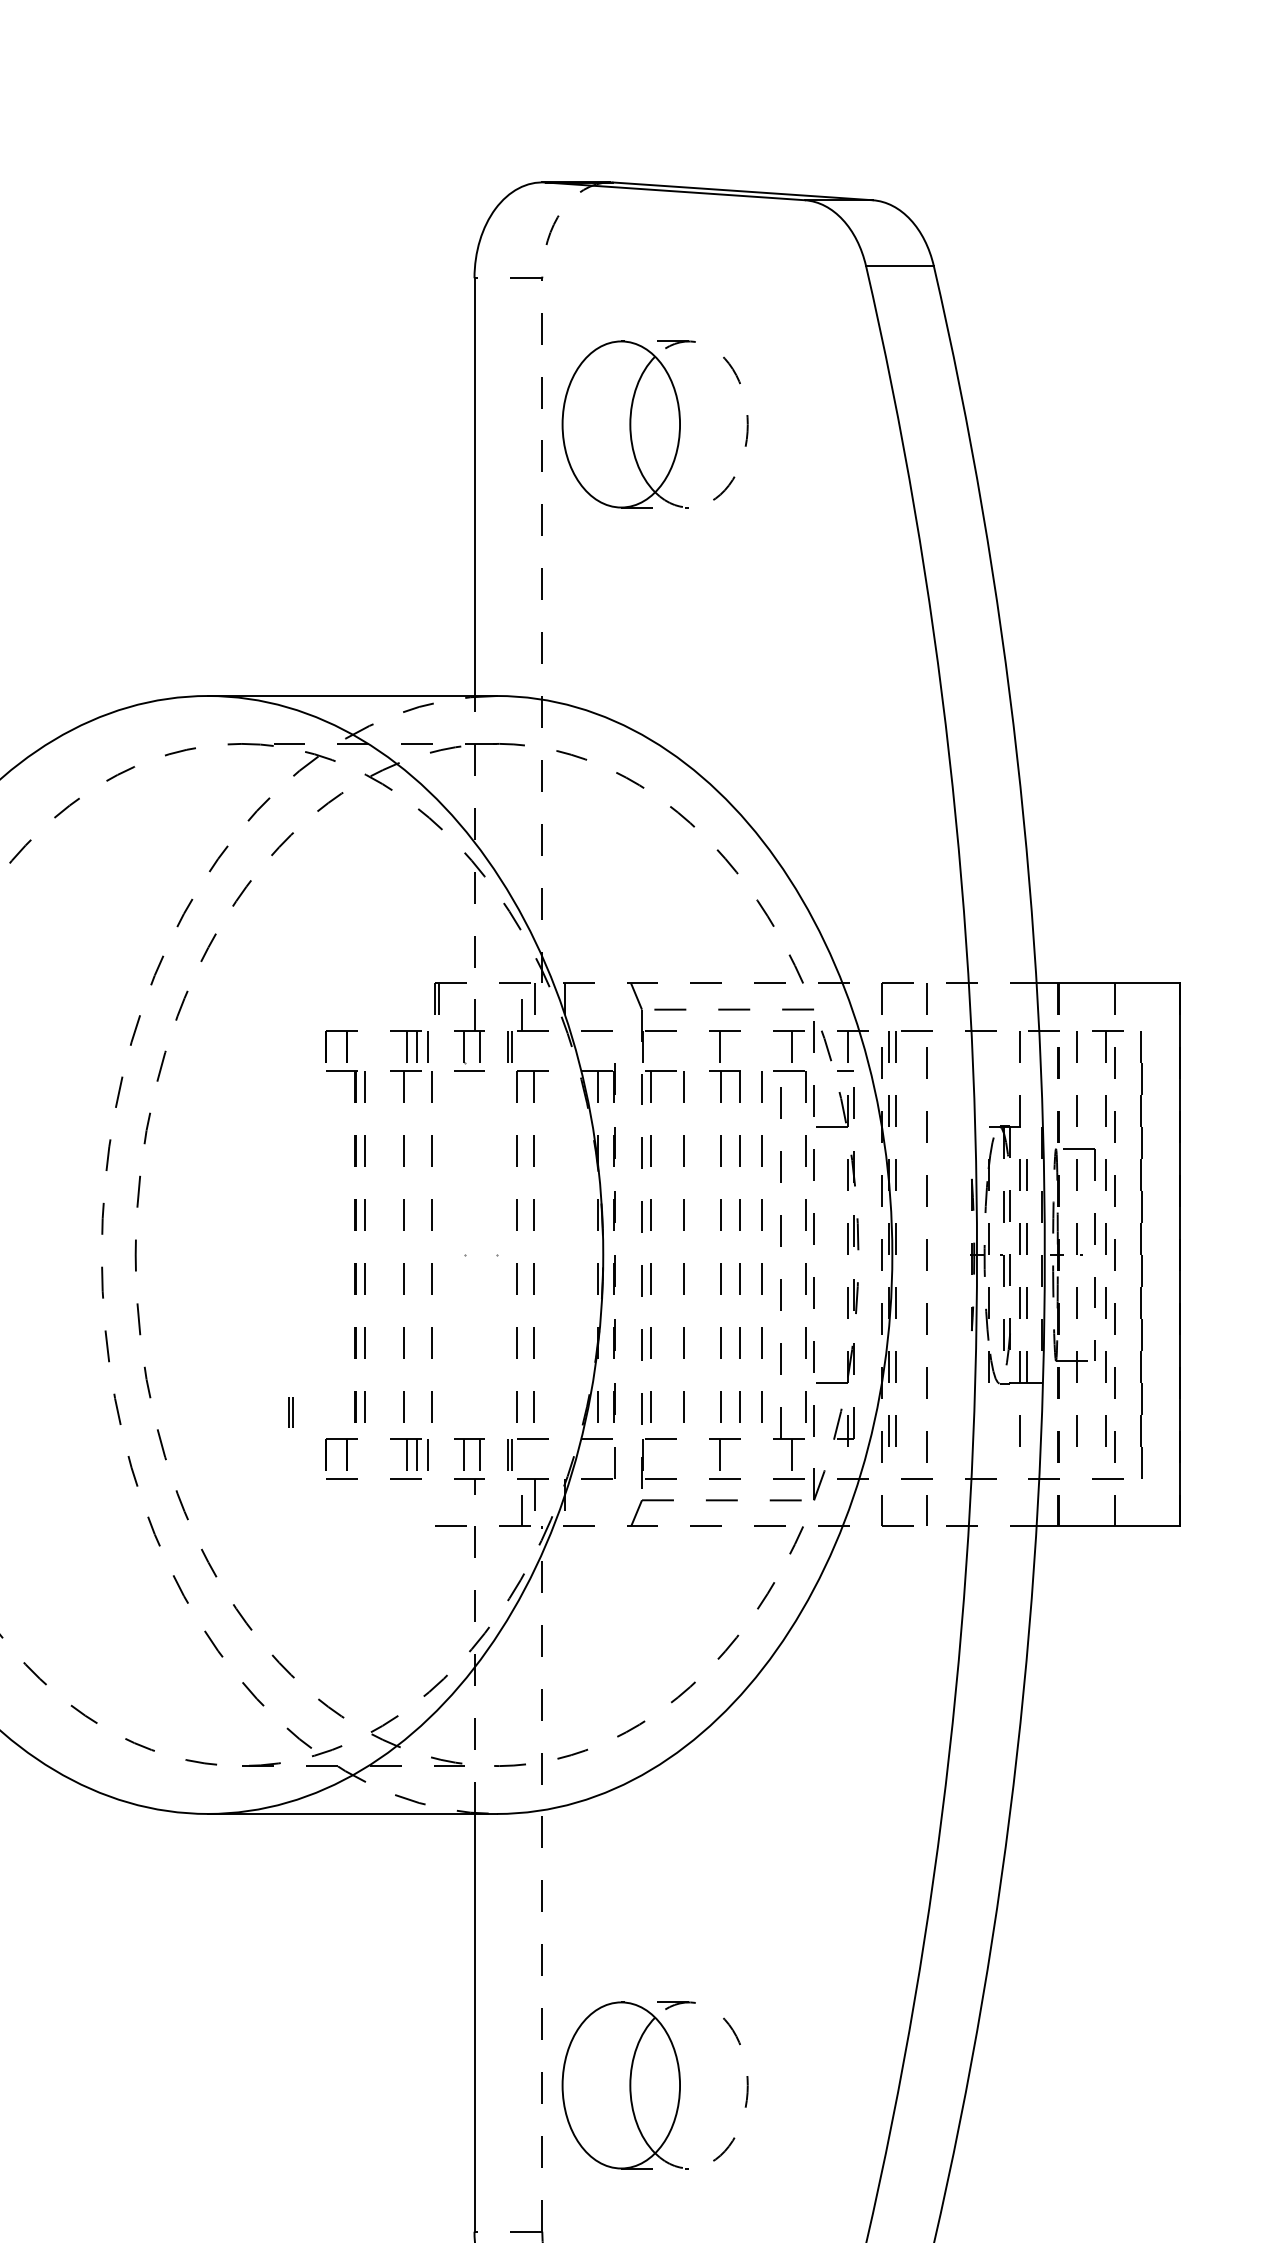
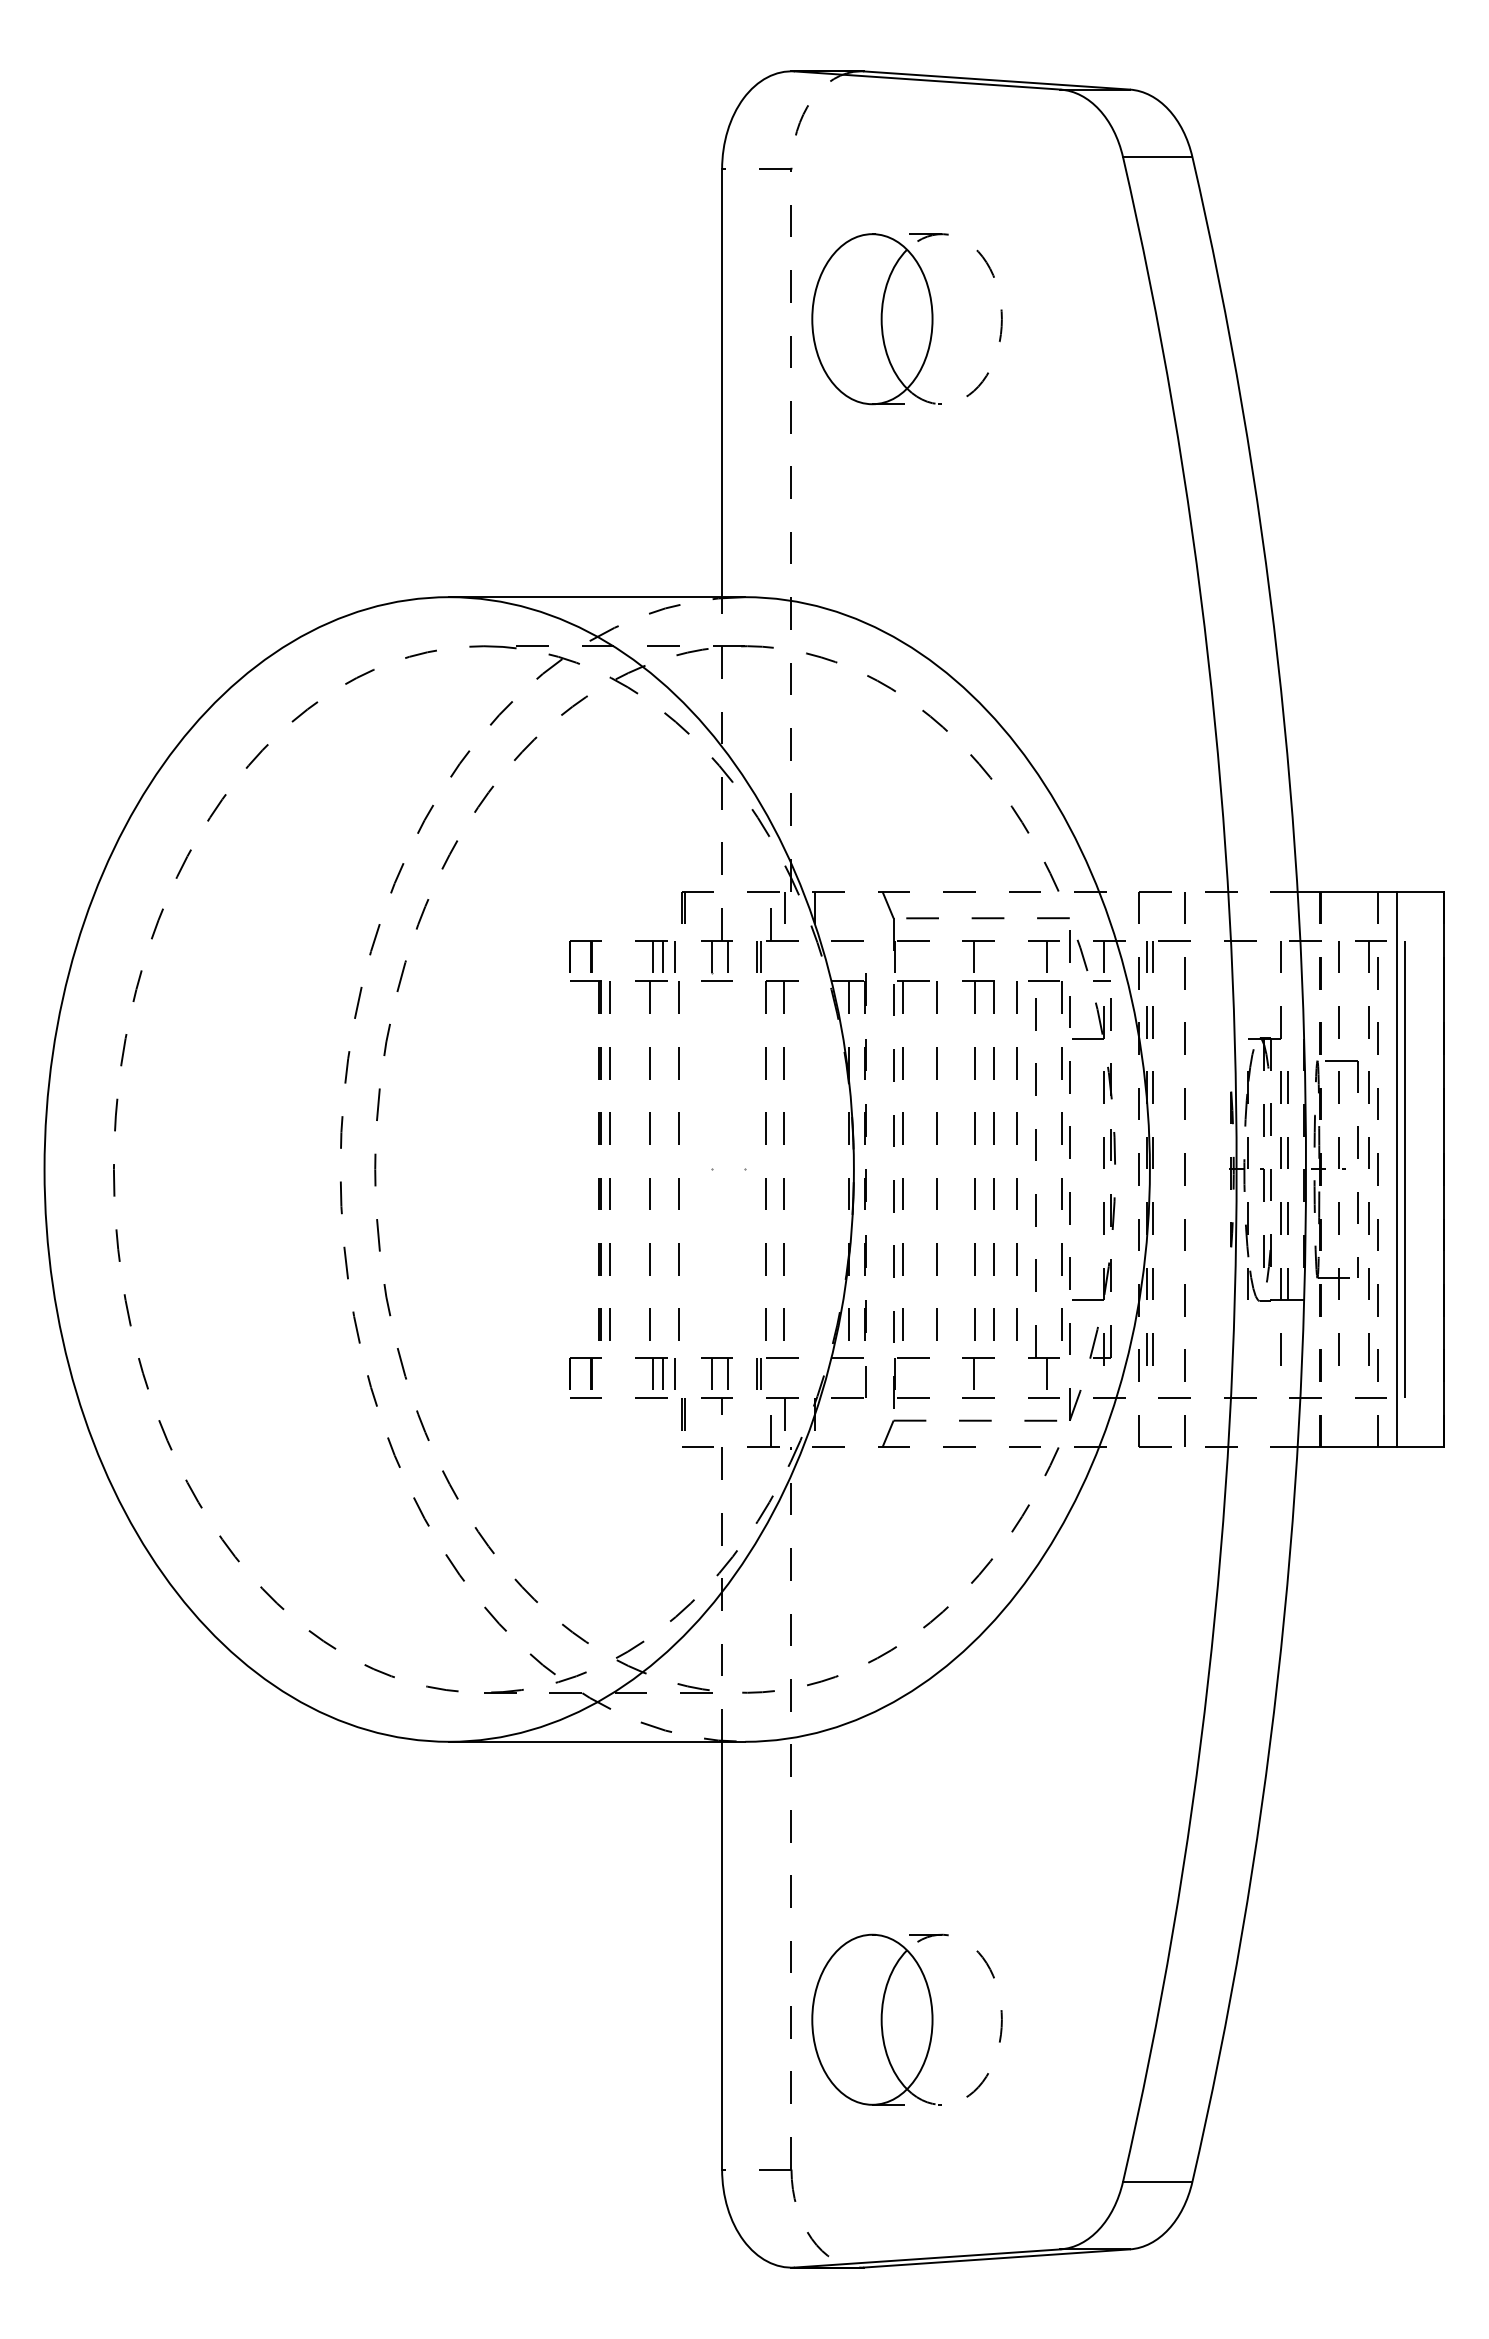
line: (1133, 1254) -> (1396, 1169), added
line: (290, 1412) -> (682, 1414), moved

